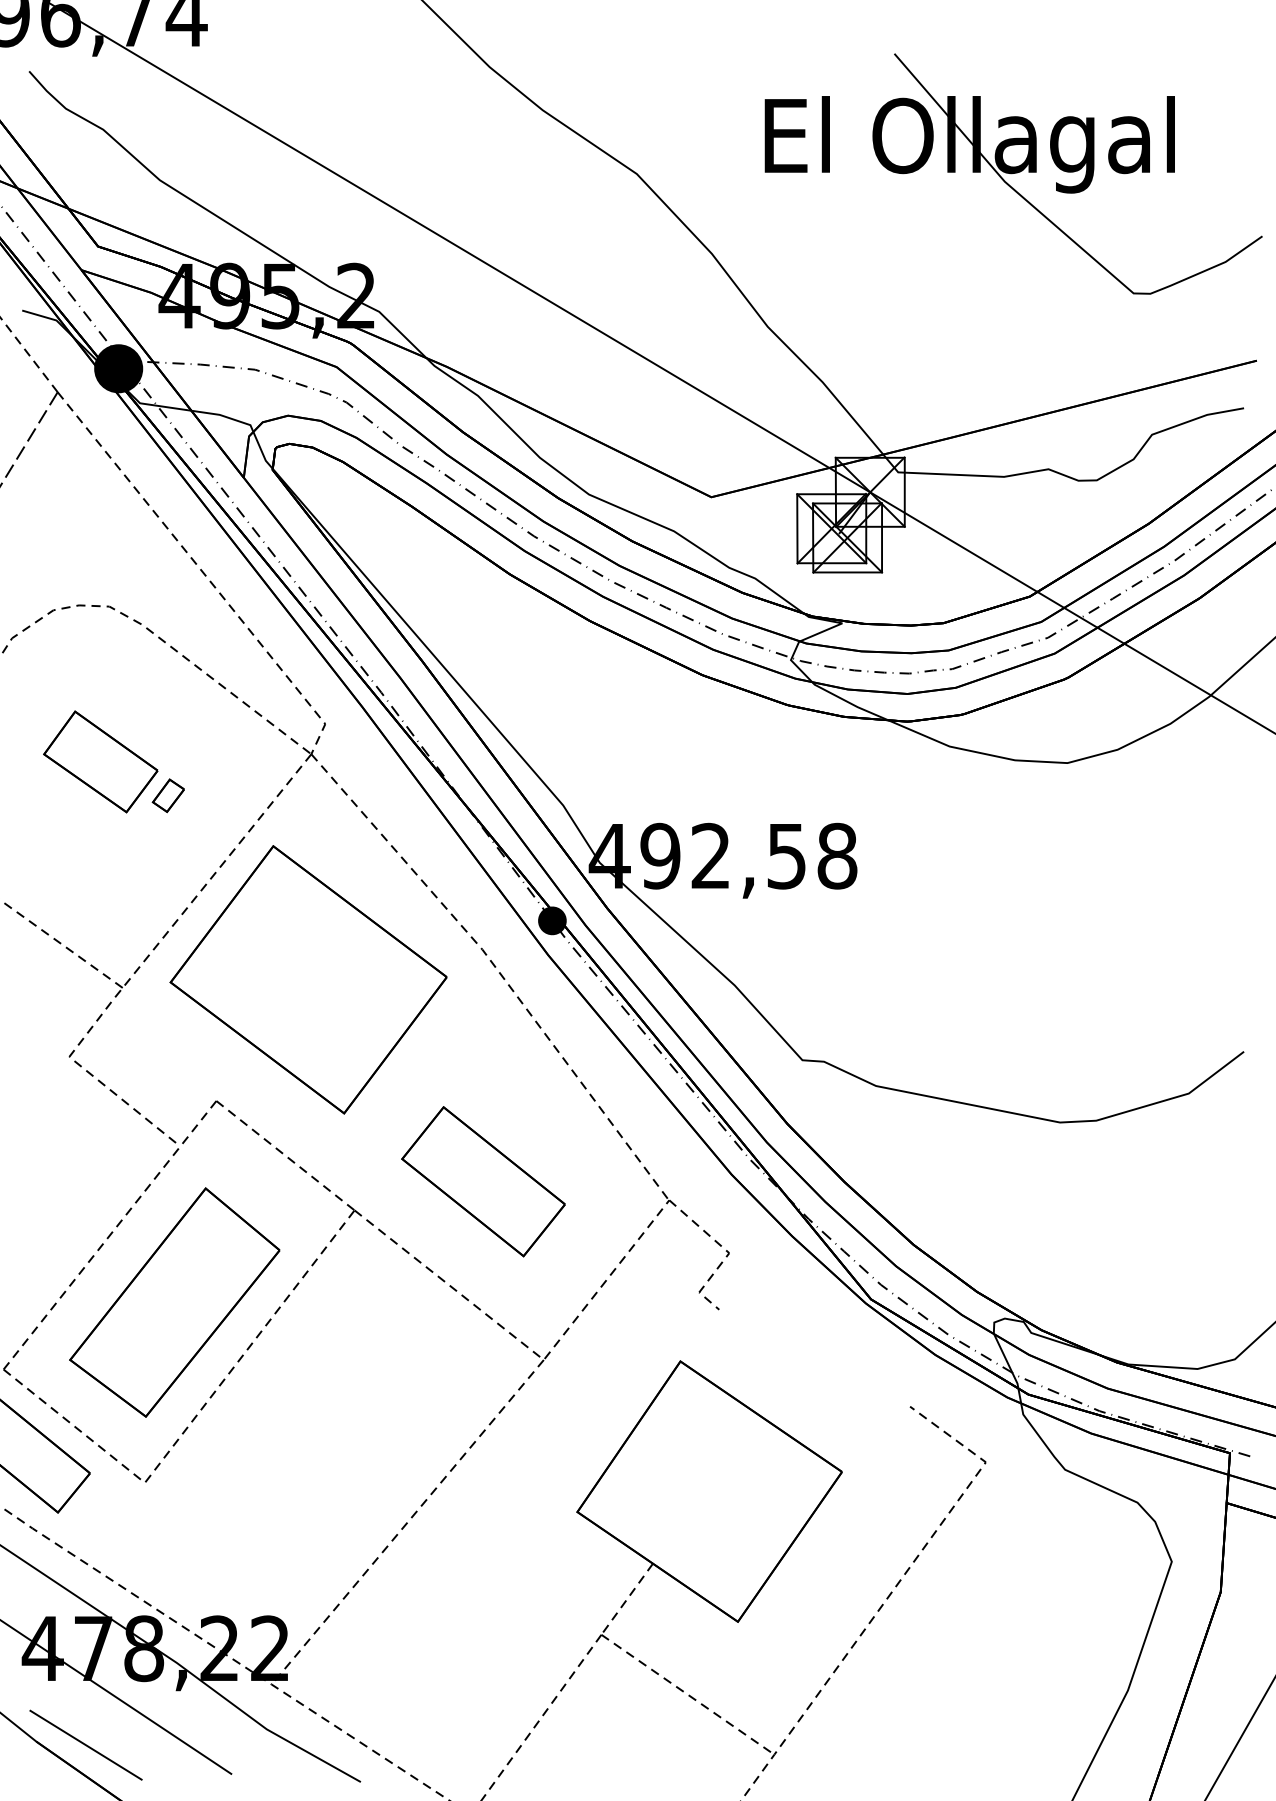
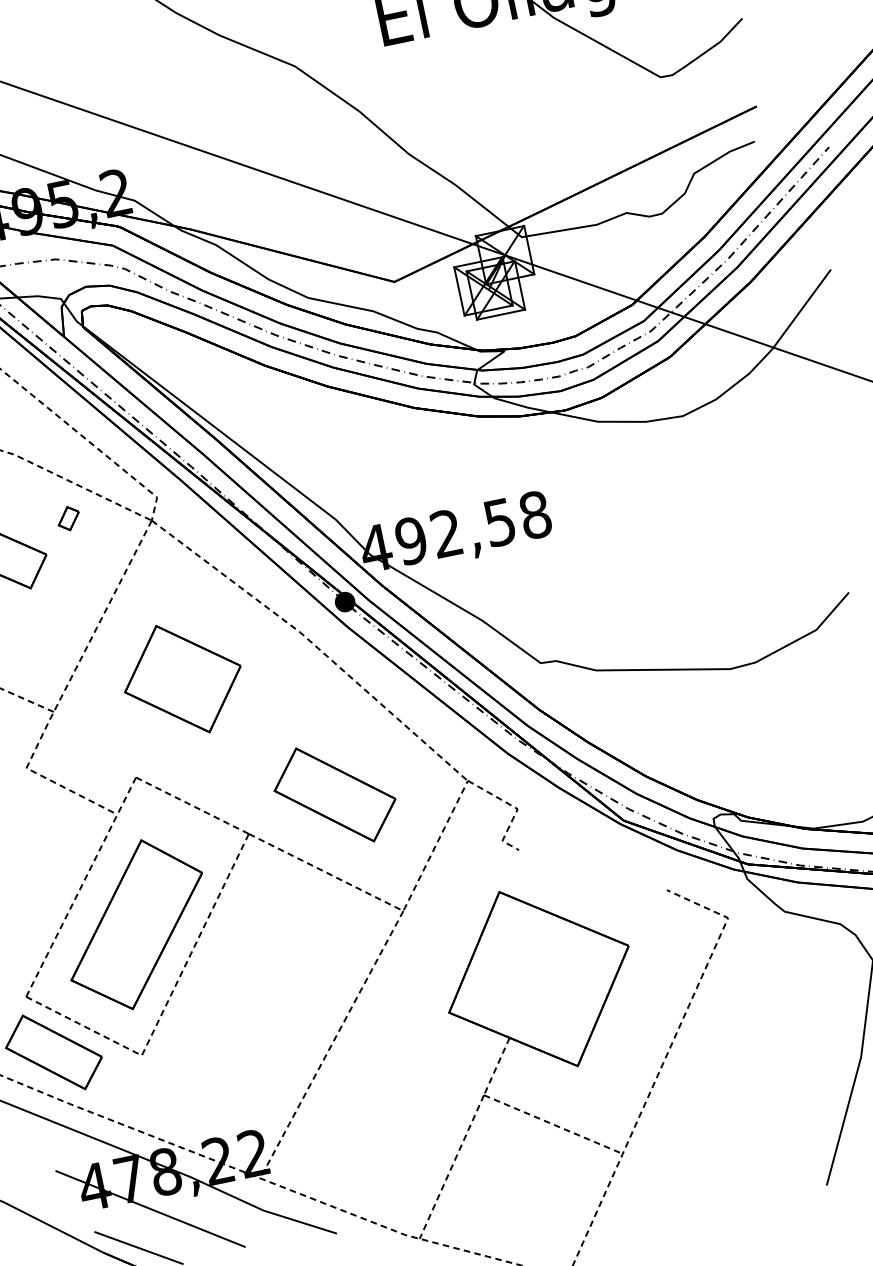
part: (167, 795) -> (68, 518), moved
part: (308, 979) -> (182, 678), size x0.6

